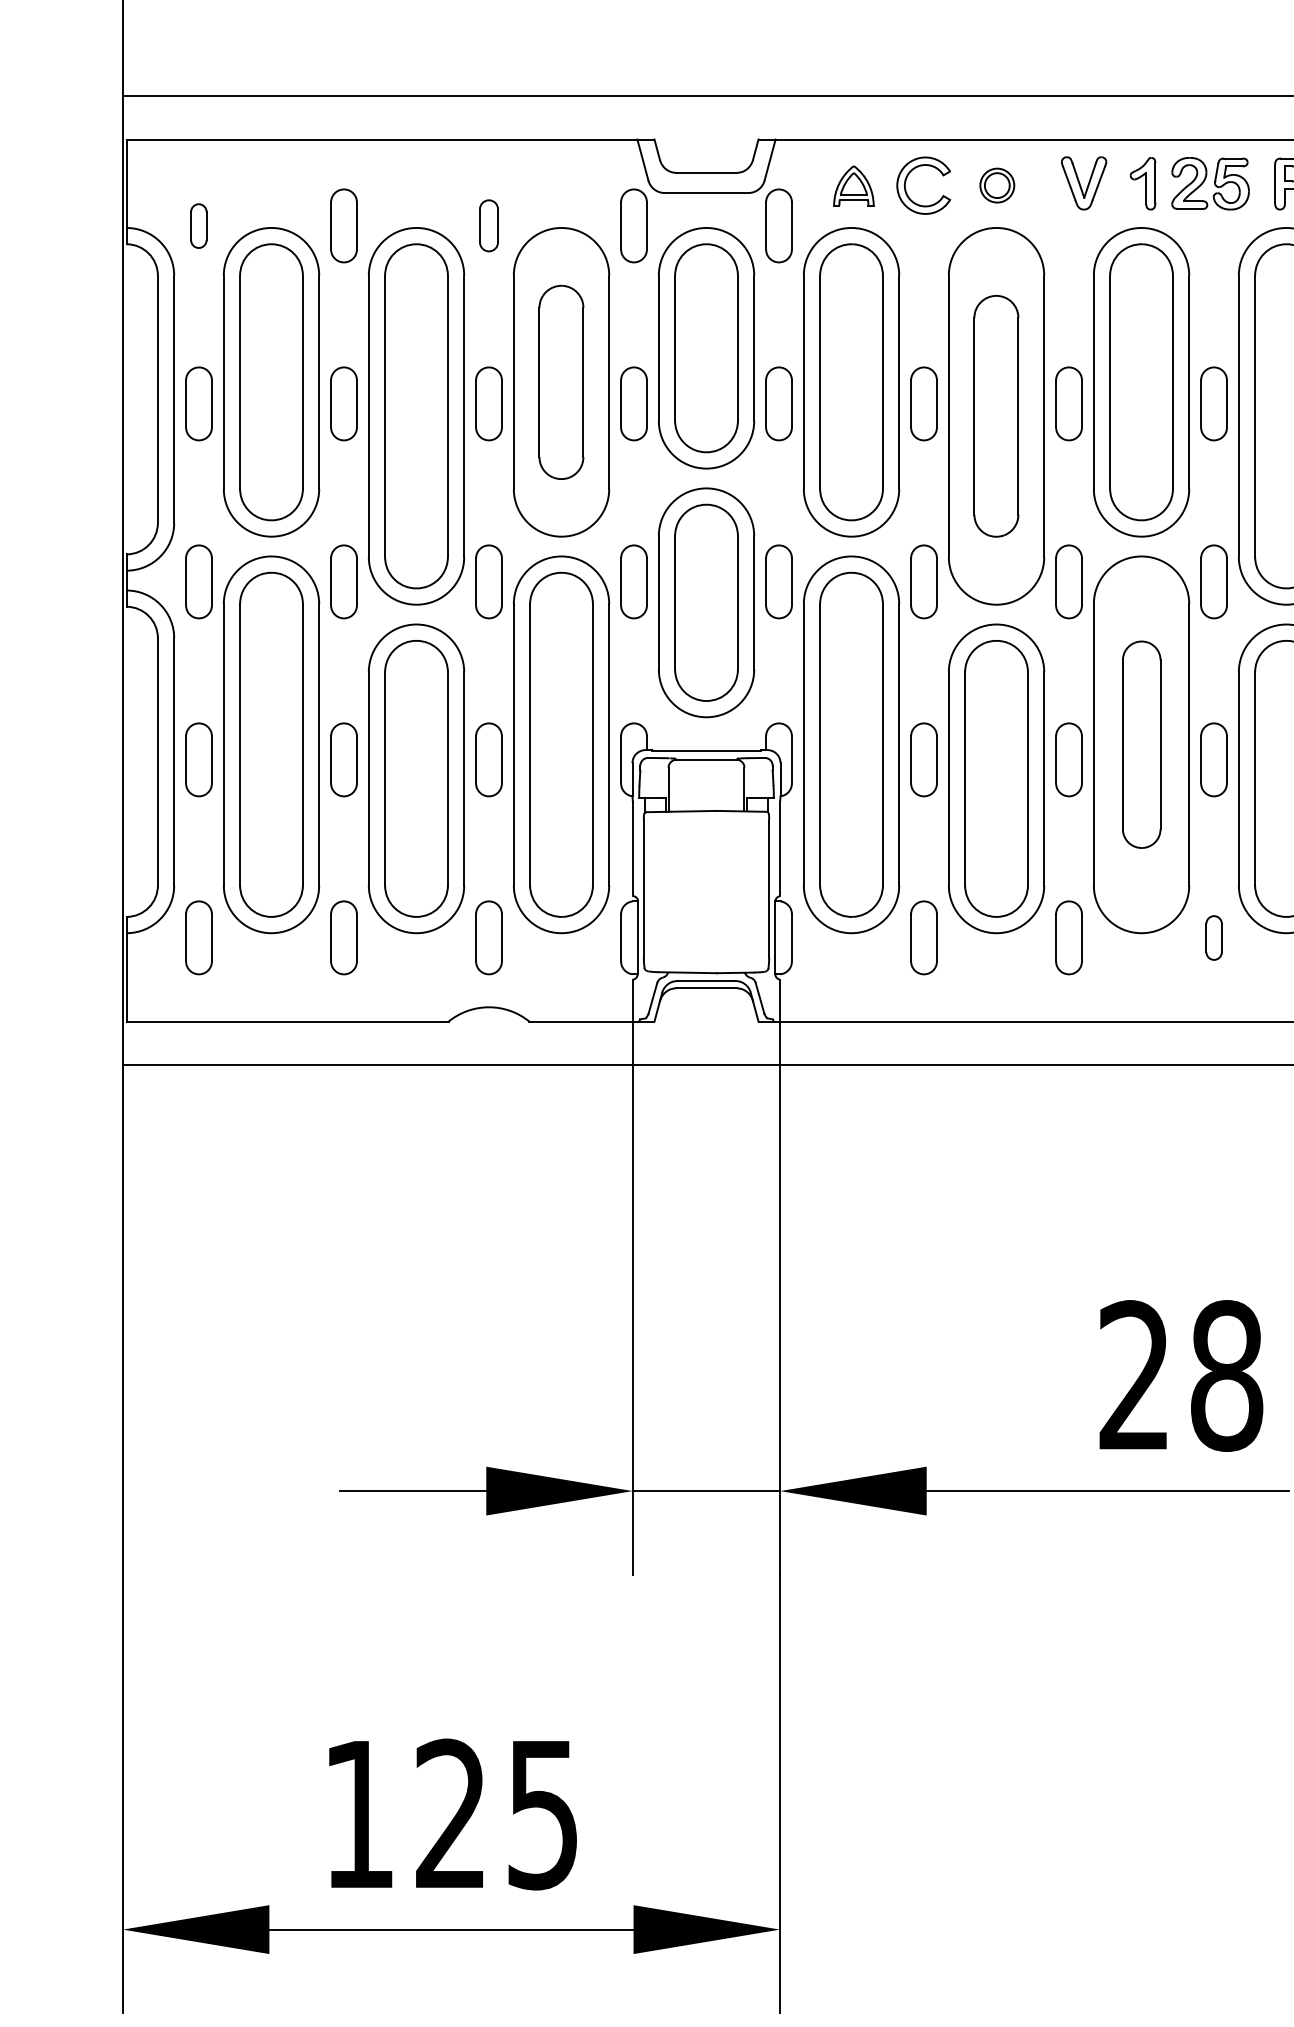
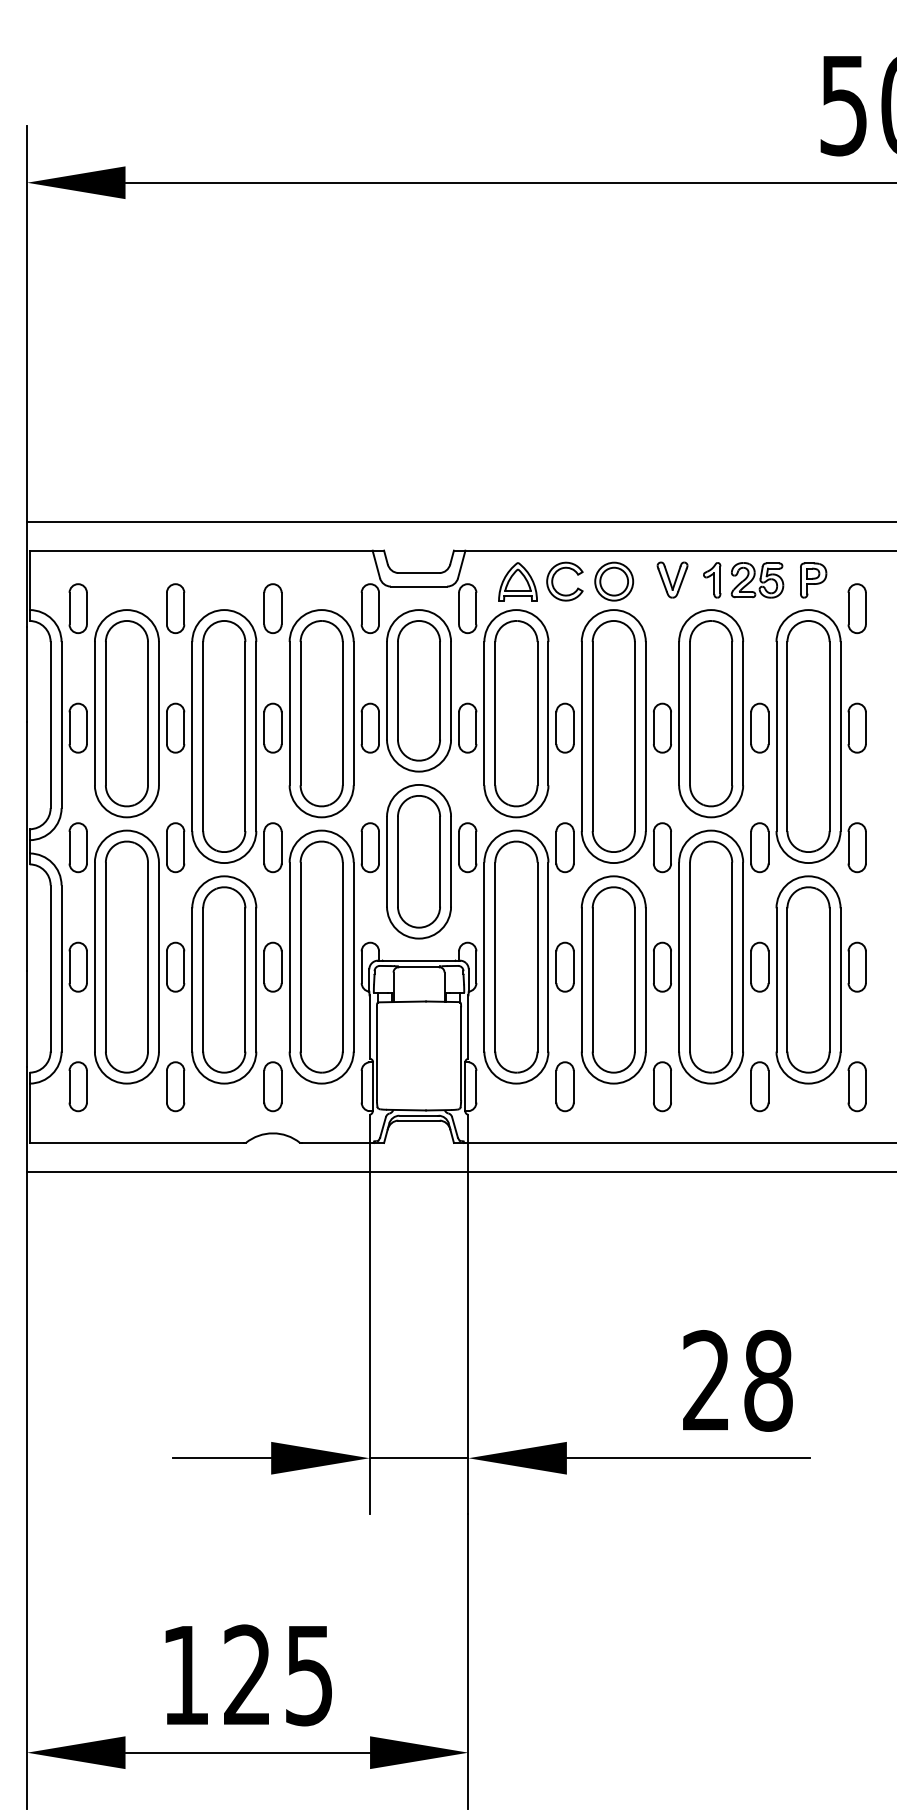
part: (853, 185) -> (517, 581), size x1.43
part: (997, 185) -> (614, 581), size x1.67
part: (197, 225) -> (77, 608), size x1.67
part: (488, 225) -> (272, 608), size x1.43
part: (561, 382) -> (321, 713), size x1.43
part: (996, 416) -> (613, 736), size x1.43
part: (1142, 743) -> (711, 956), size x1.67
part: (1213, 937) -> (759, 1086), size x1.67

